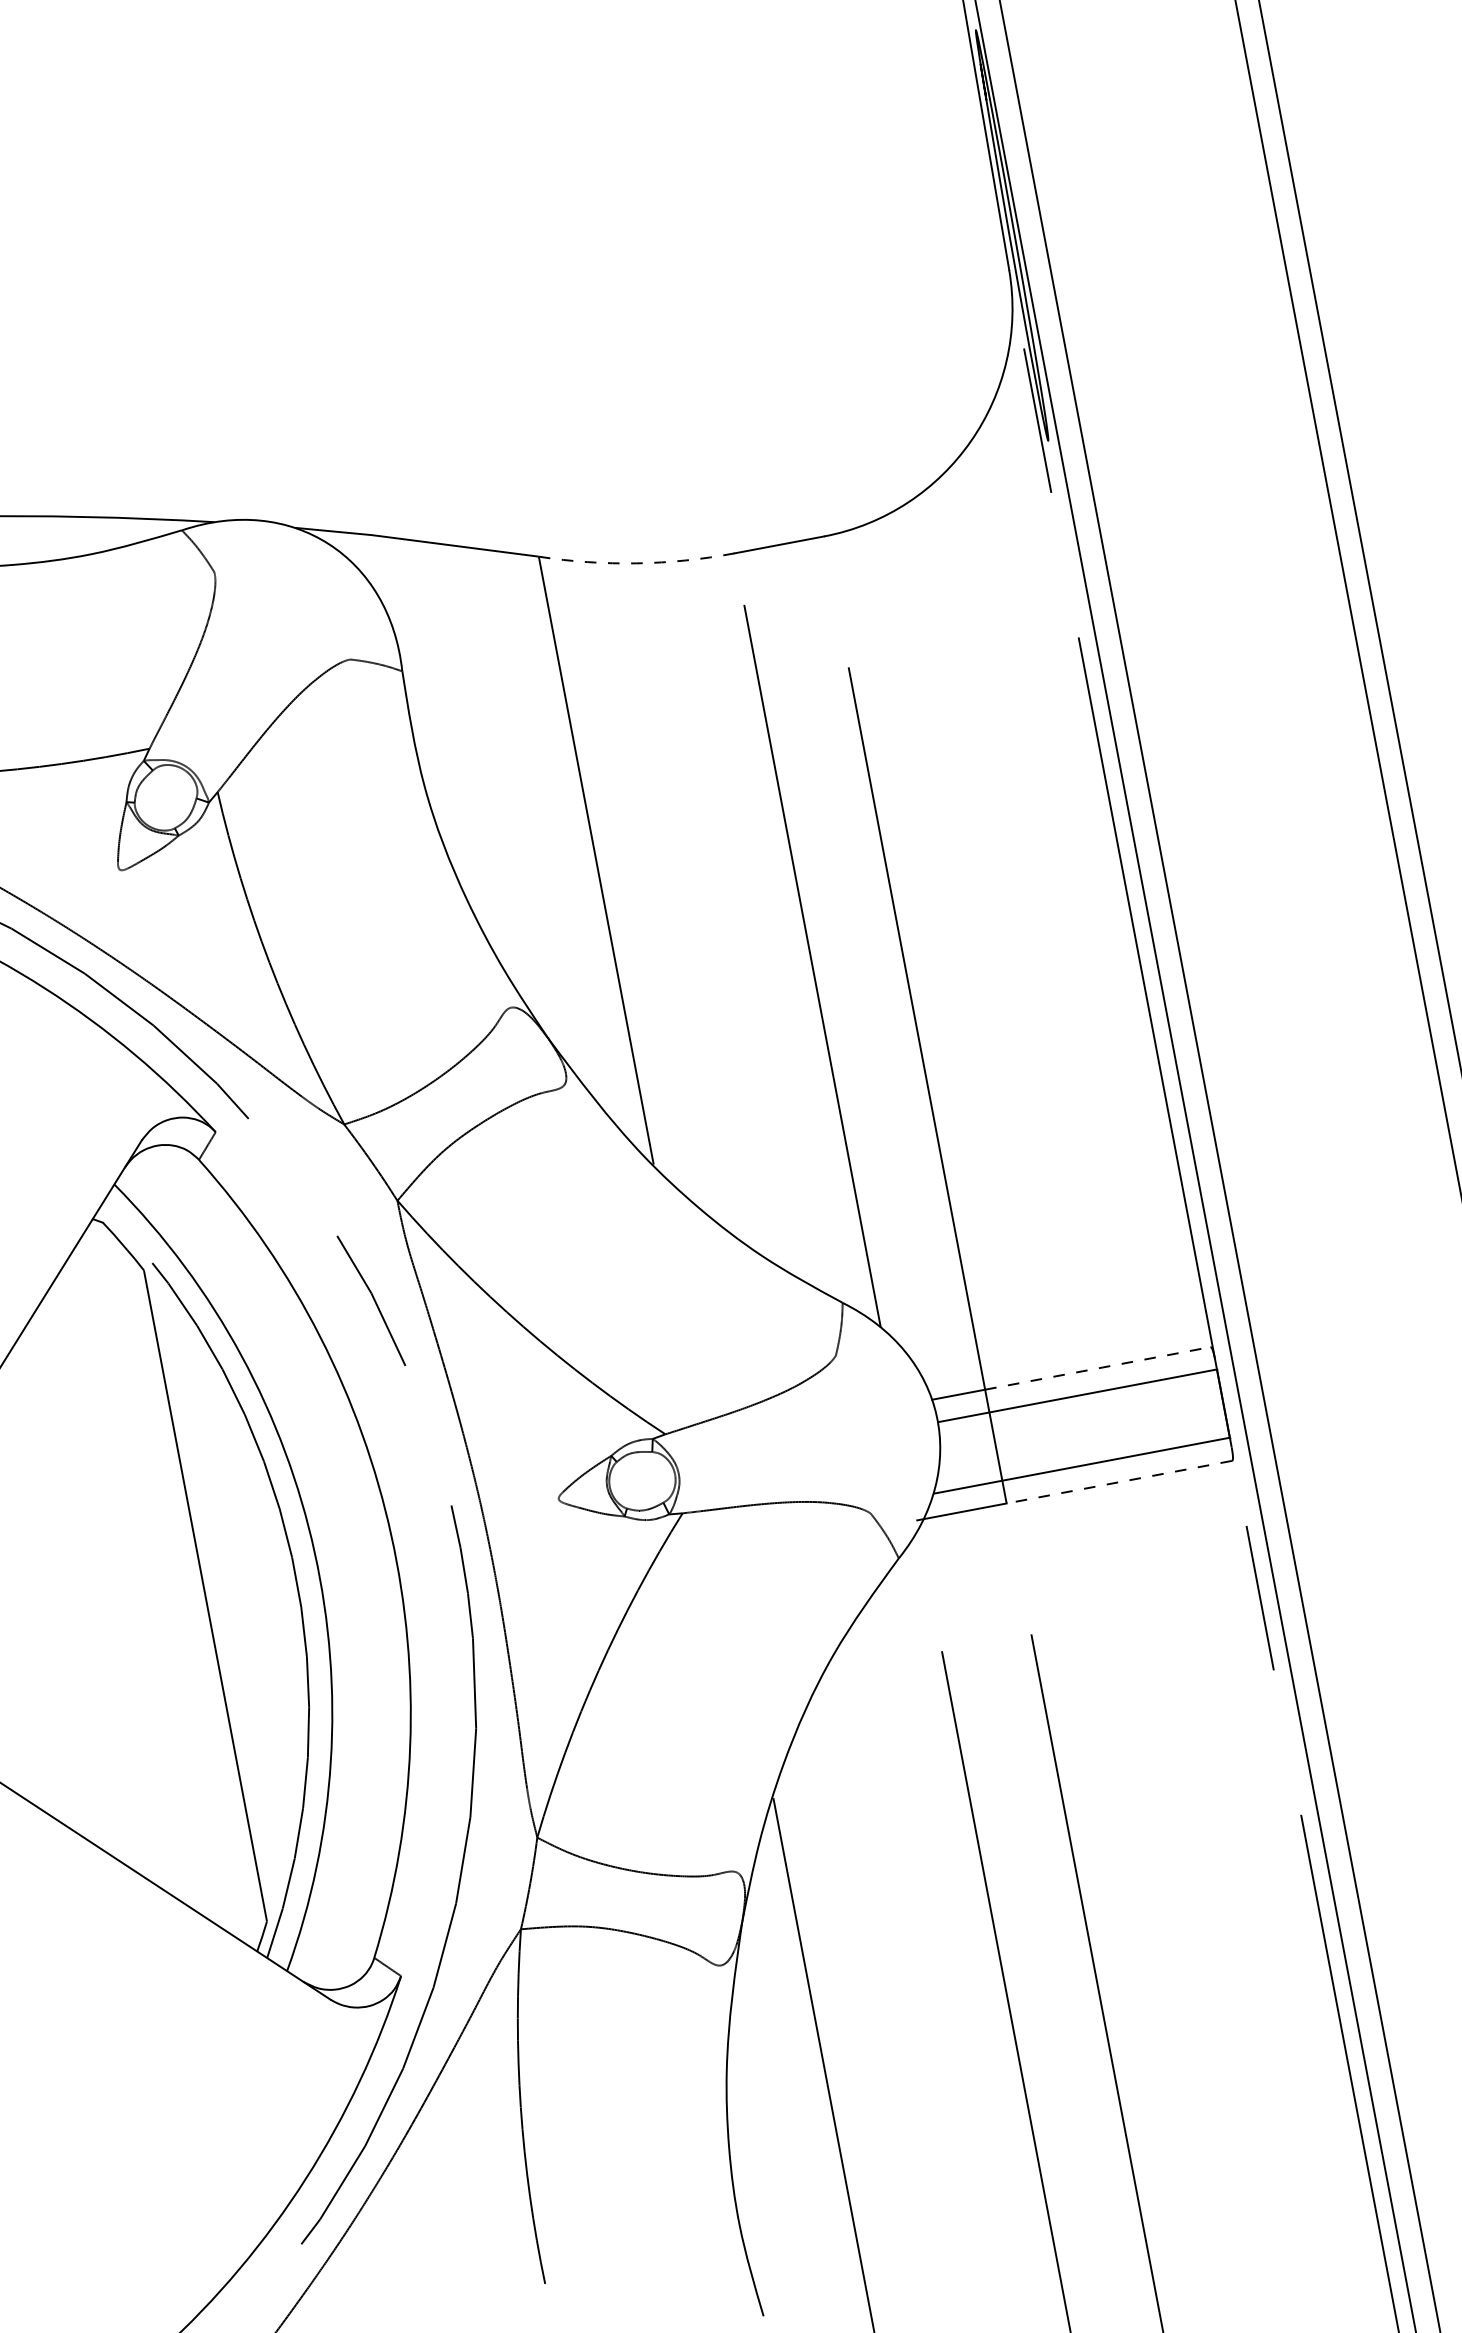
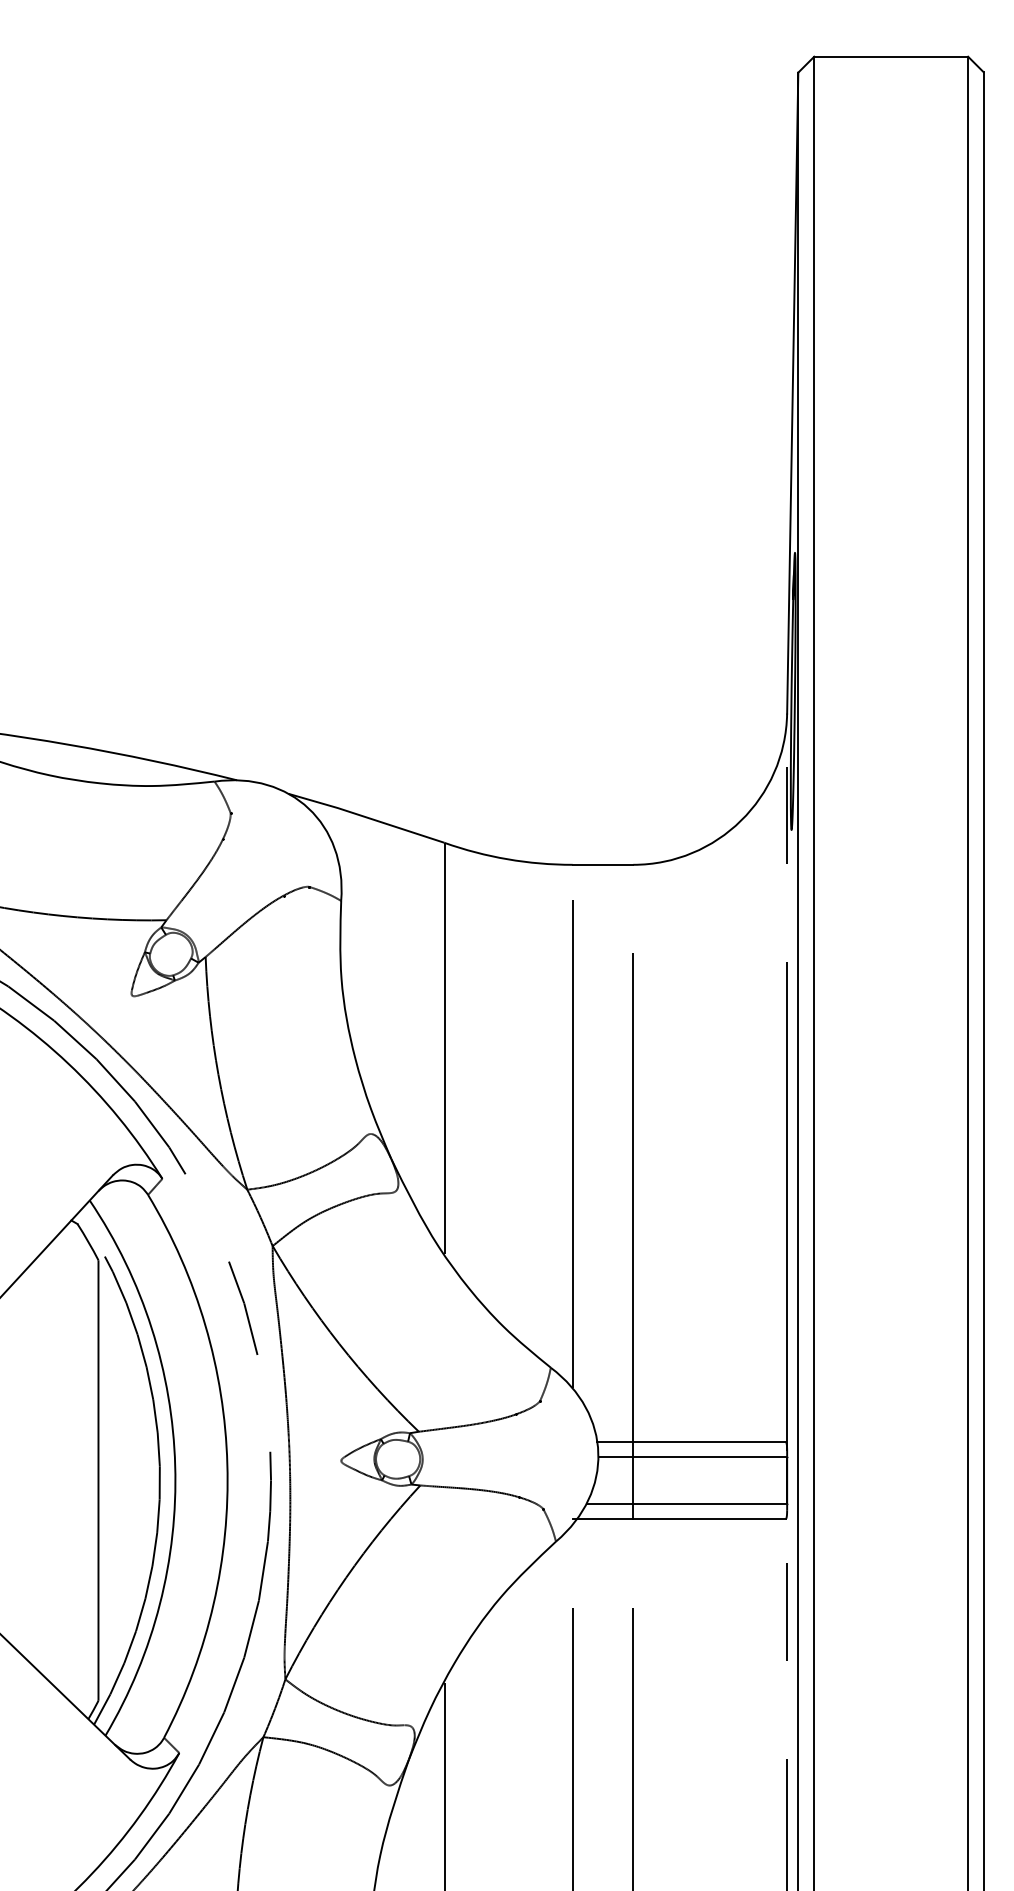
arc: (636, 563) -> (507, 859), dashed -> solid
line: (1098, 1369) -> (709, 1442), dashed -> solid
line: (1118, 1483) -> (708, 1519), dashed -> solid

